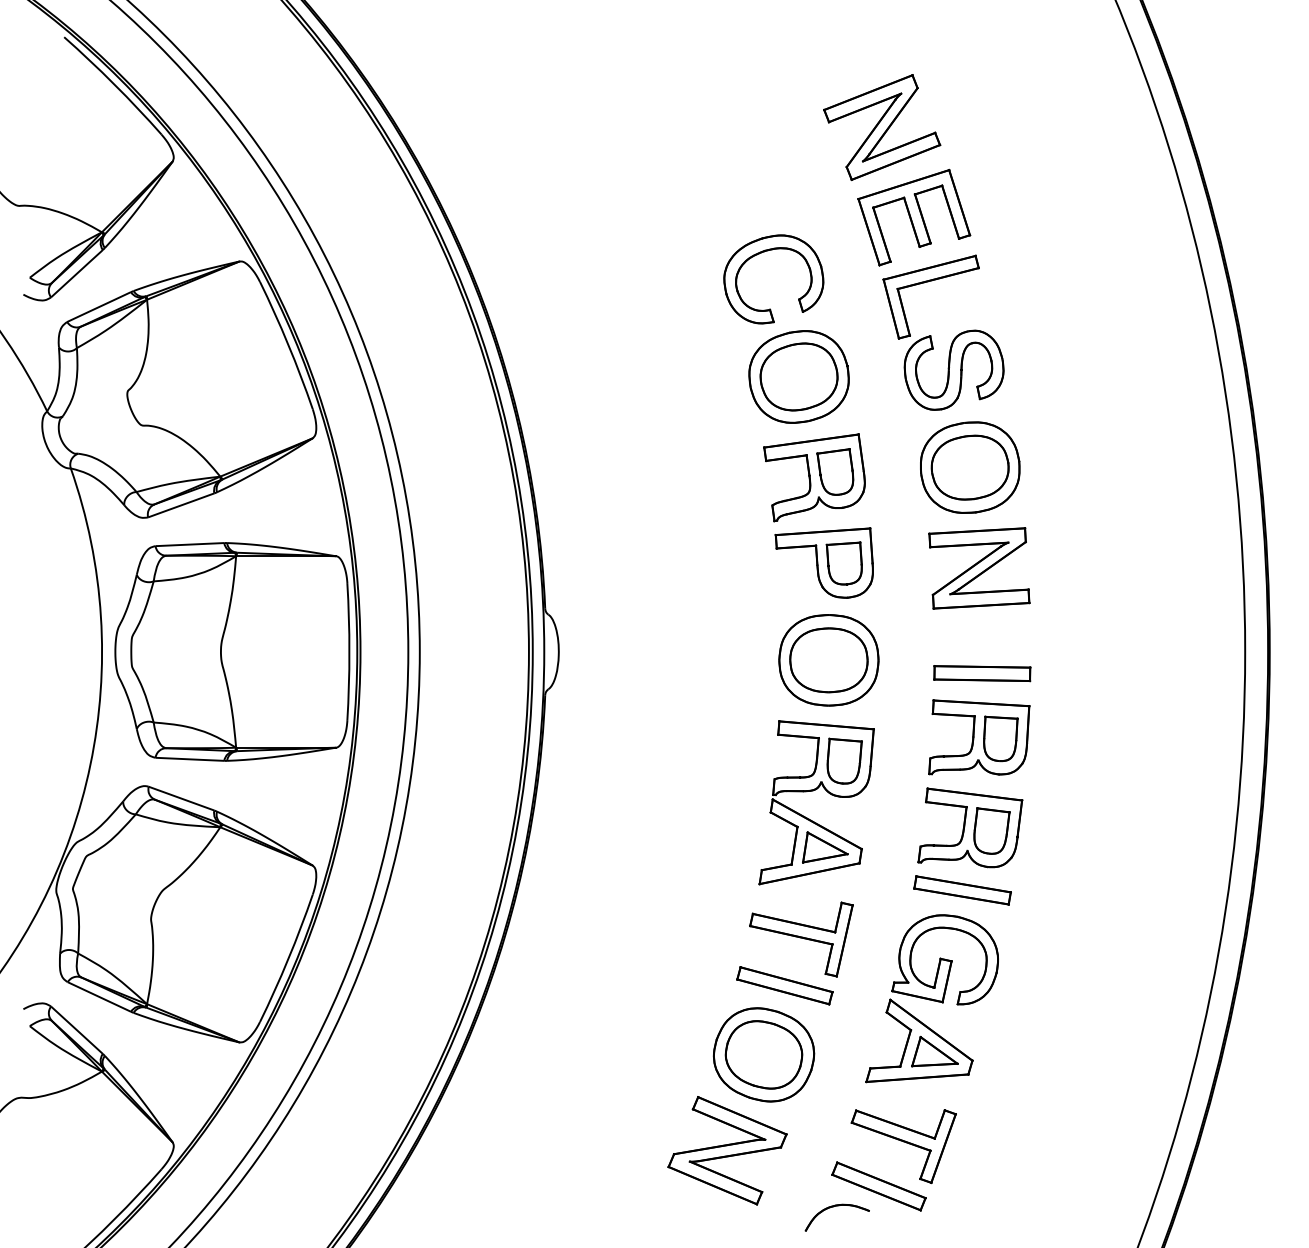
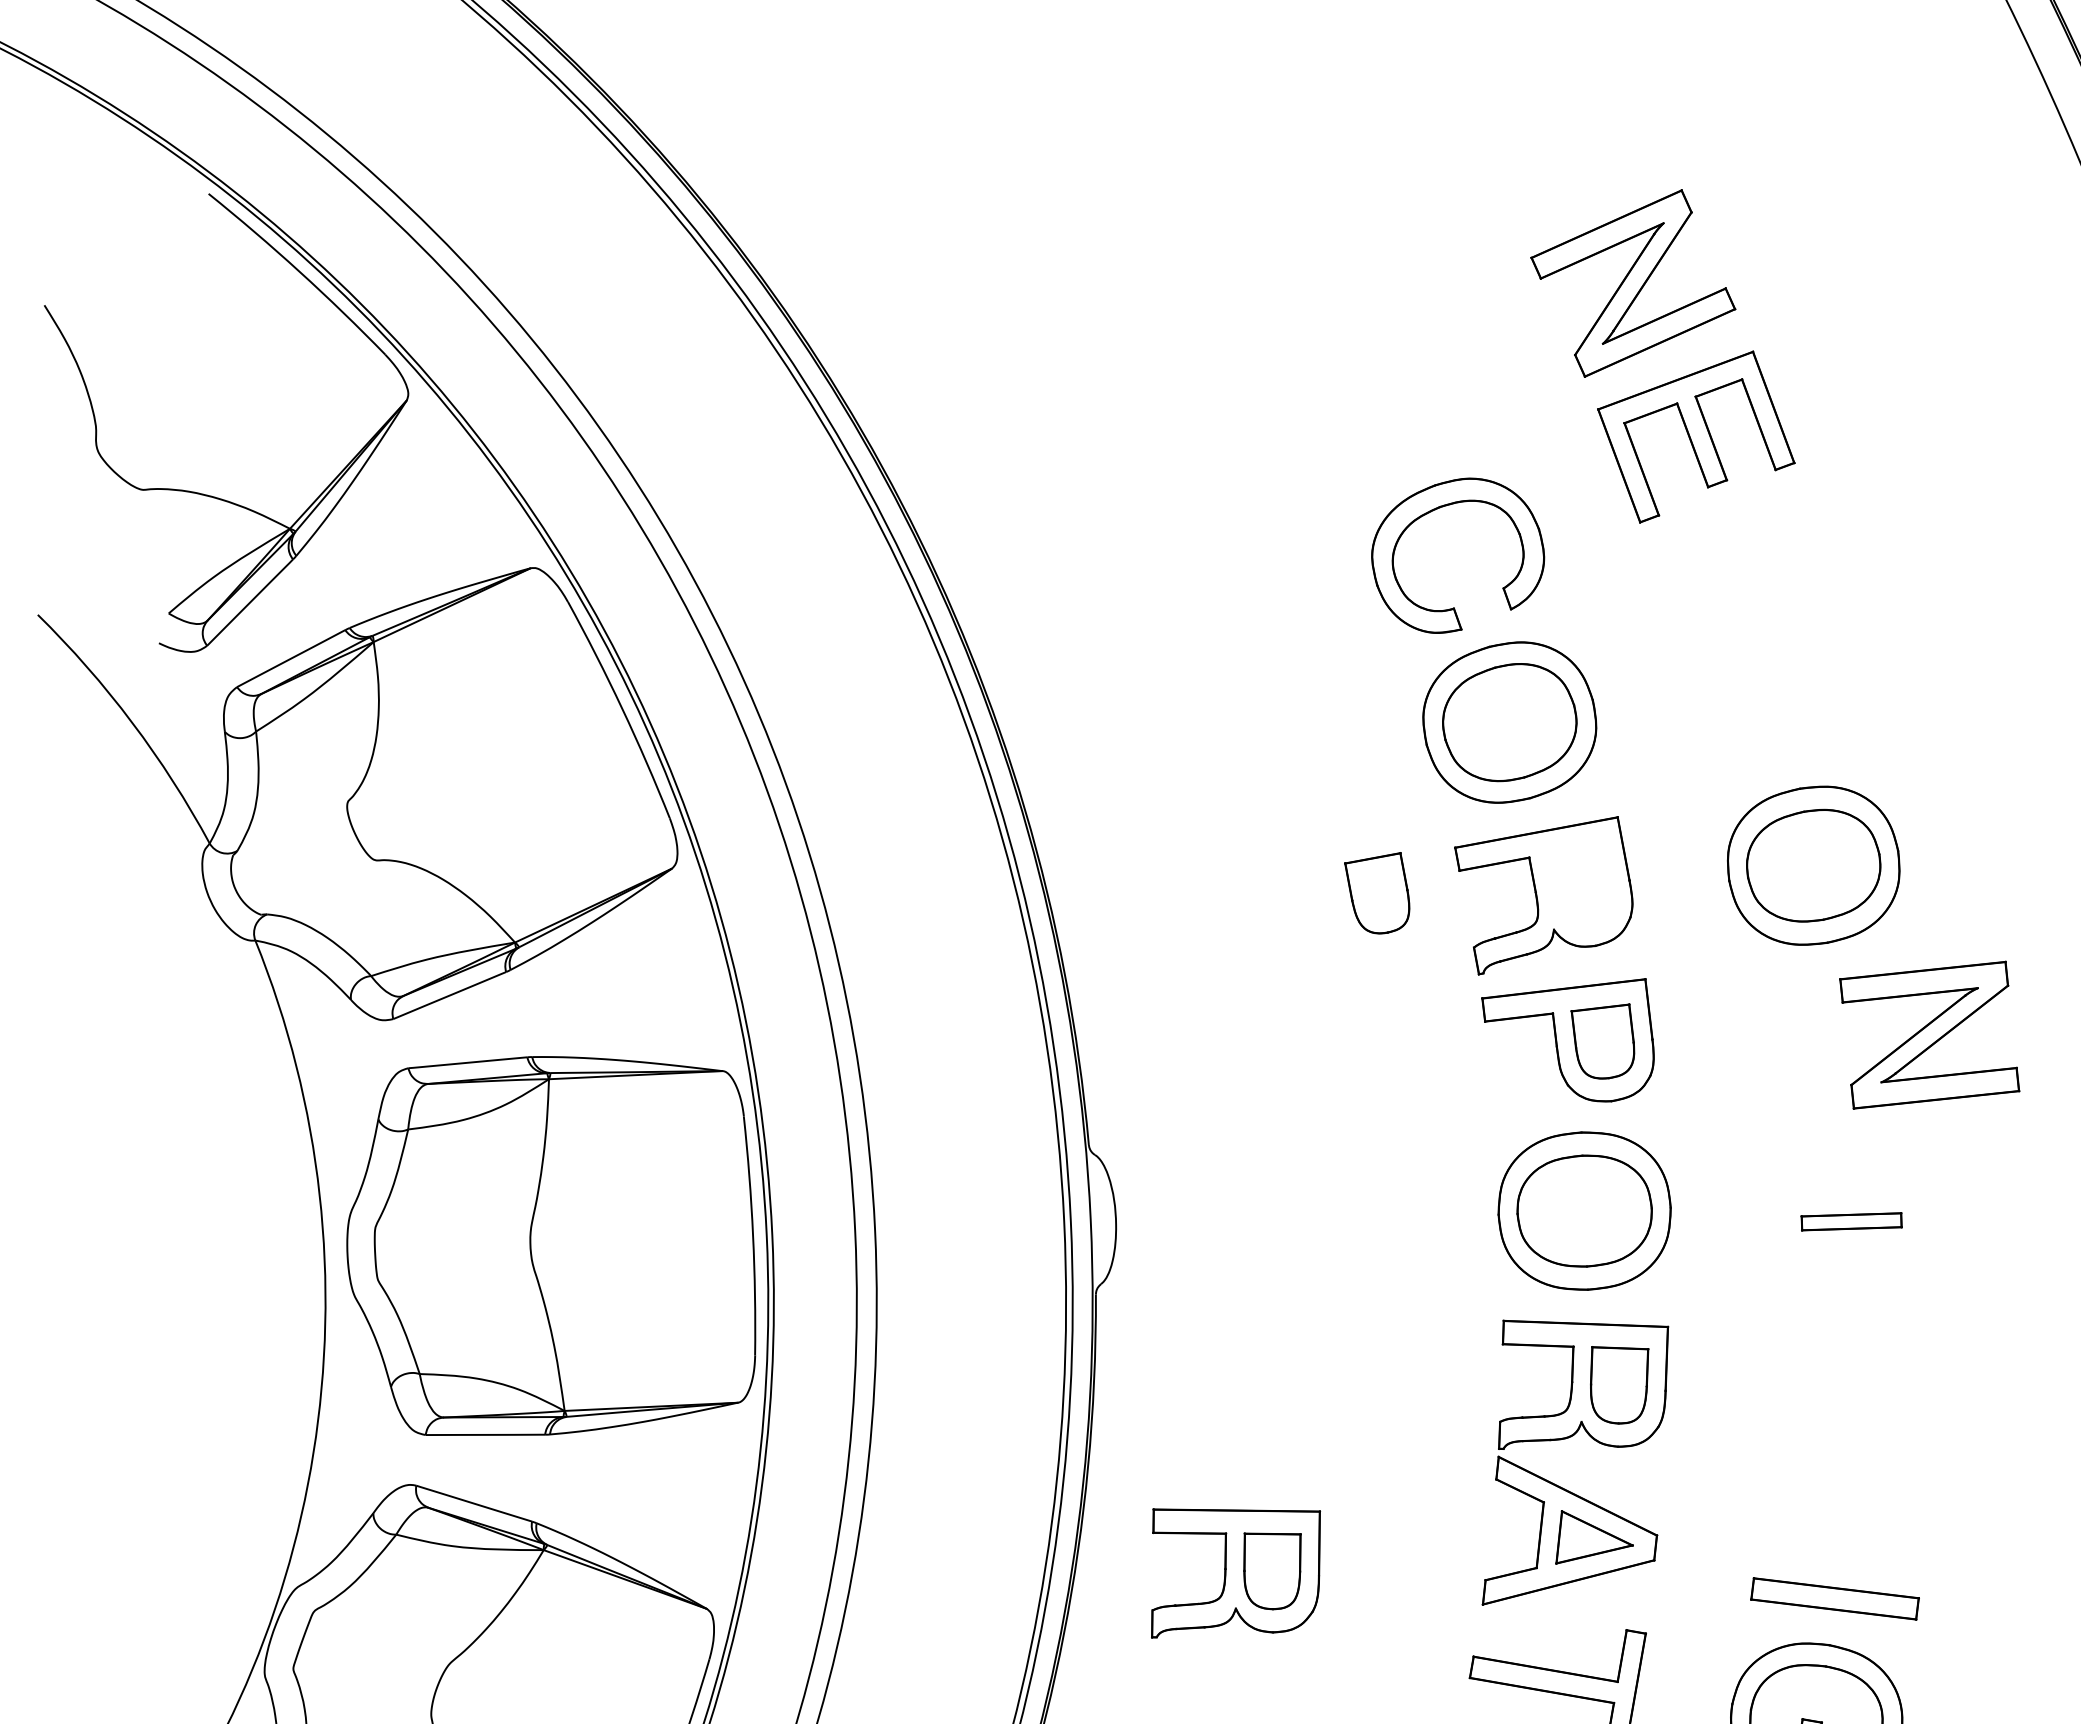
part: (952, 340) -> (1772, 646), removed
part: (835, 471) -> (1377, 892), moved
part: (979, 568) -> (1929, 1035), moved
part: (982, 673) -> (1851, 1221), size x0.6
part: (979, 737) -> (1236, 1569), moved
part: (970, 827) -> (1843, 1489), removed

